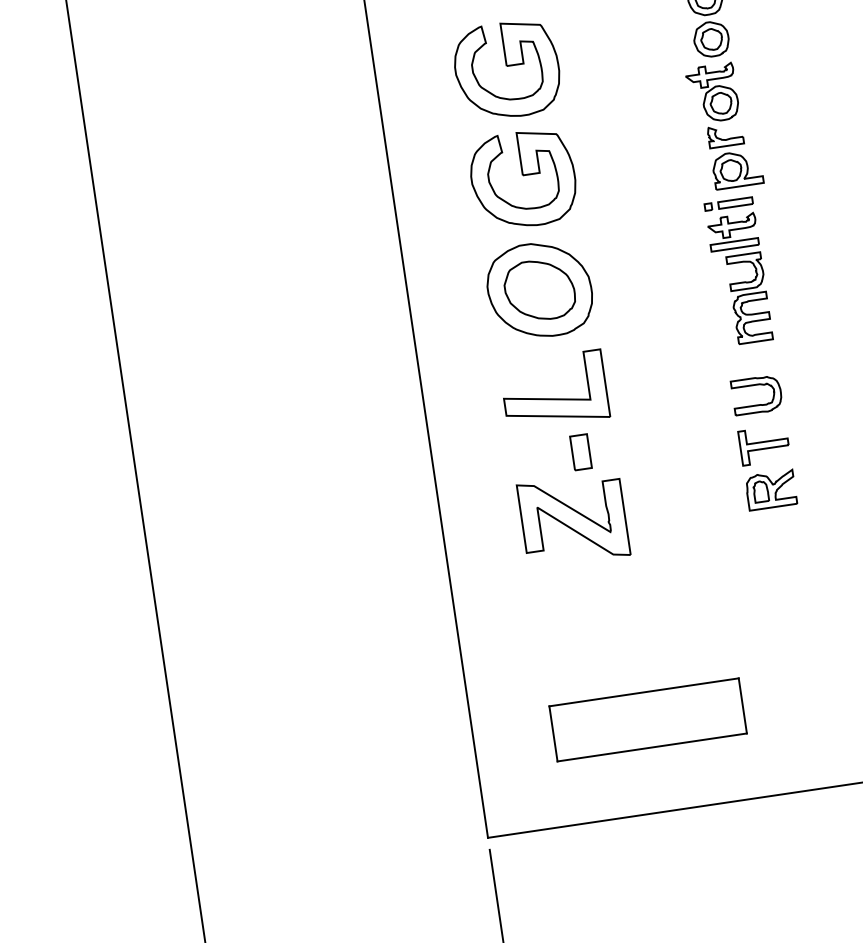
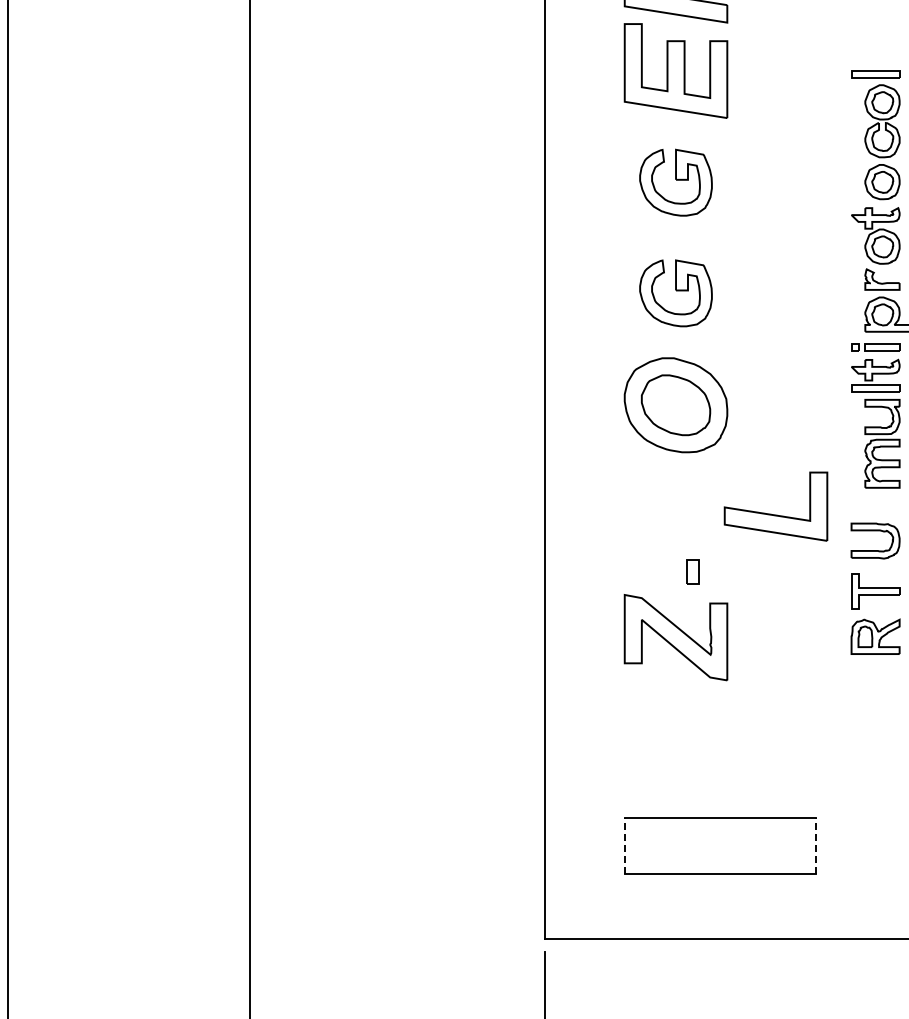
part: (506, 69) -> (675, 182), size x0.7
part: (522, 179) -> (675, 293), size x0.7
part: (555, 398) -> (775, 514), moved
part: (581, 452) -> (693, 571), size x0.7
line: (743, 706) -> (816, 846), solid -> dashed
line: (553, 734) -> (624, 846), solid -> dashed

